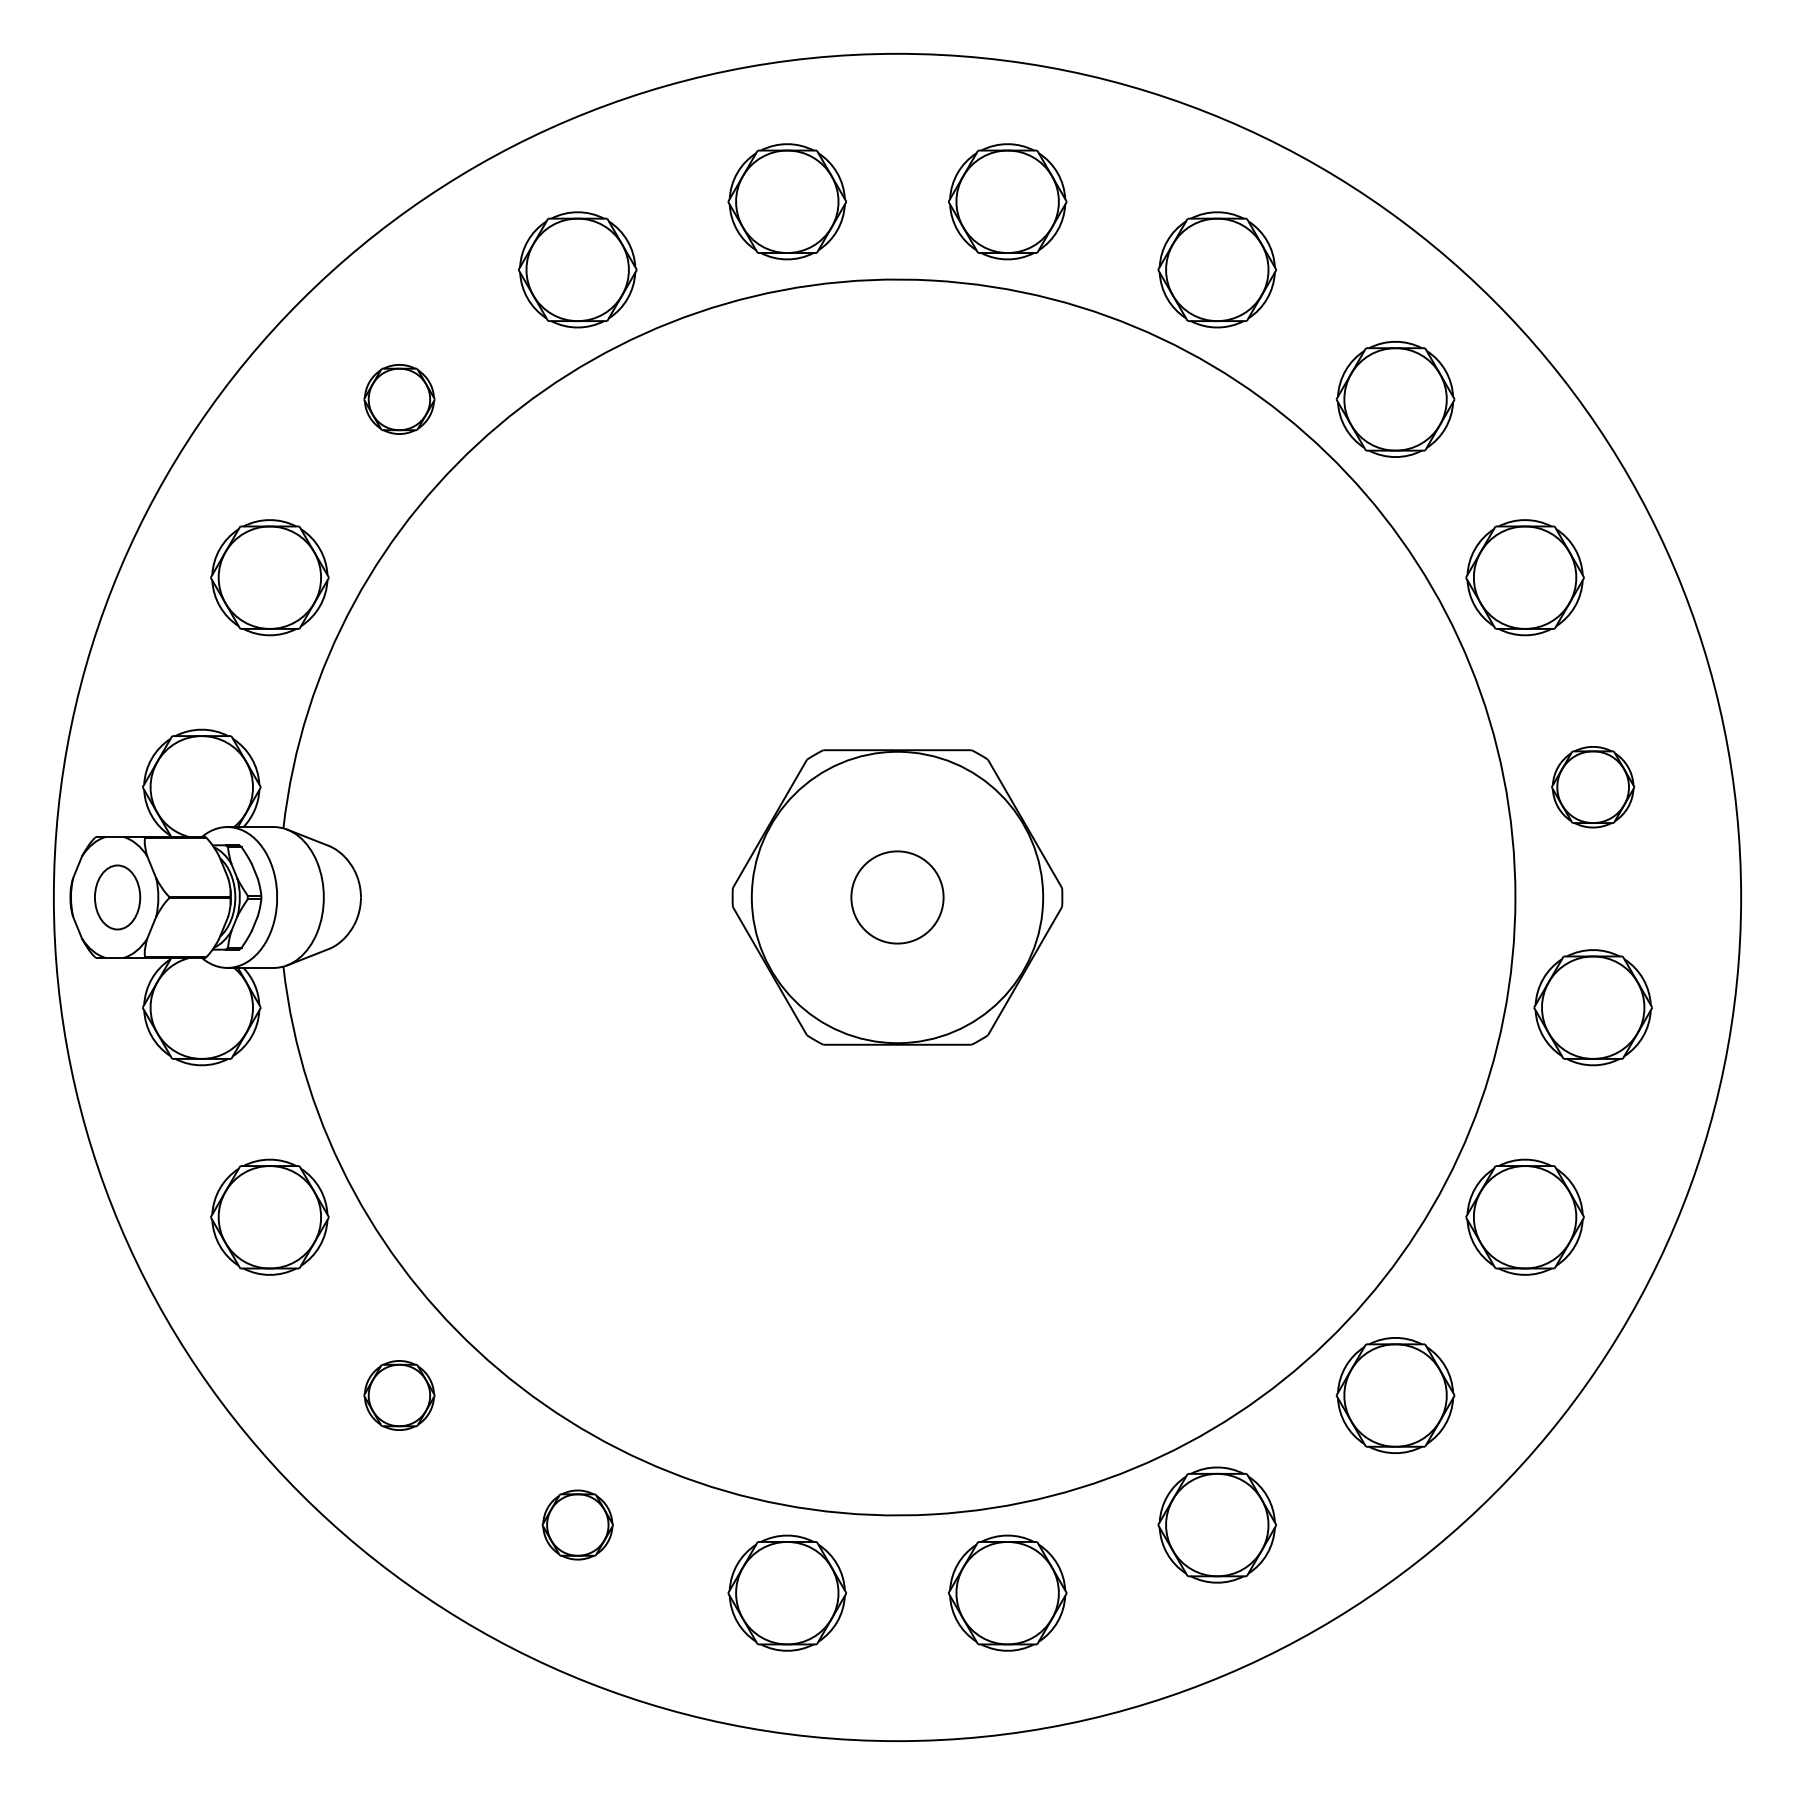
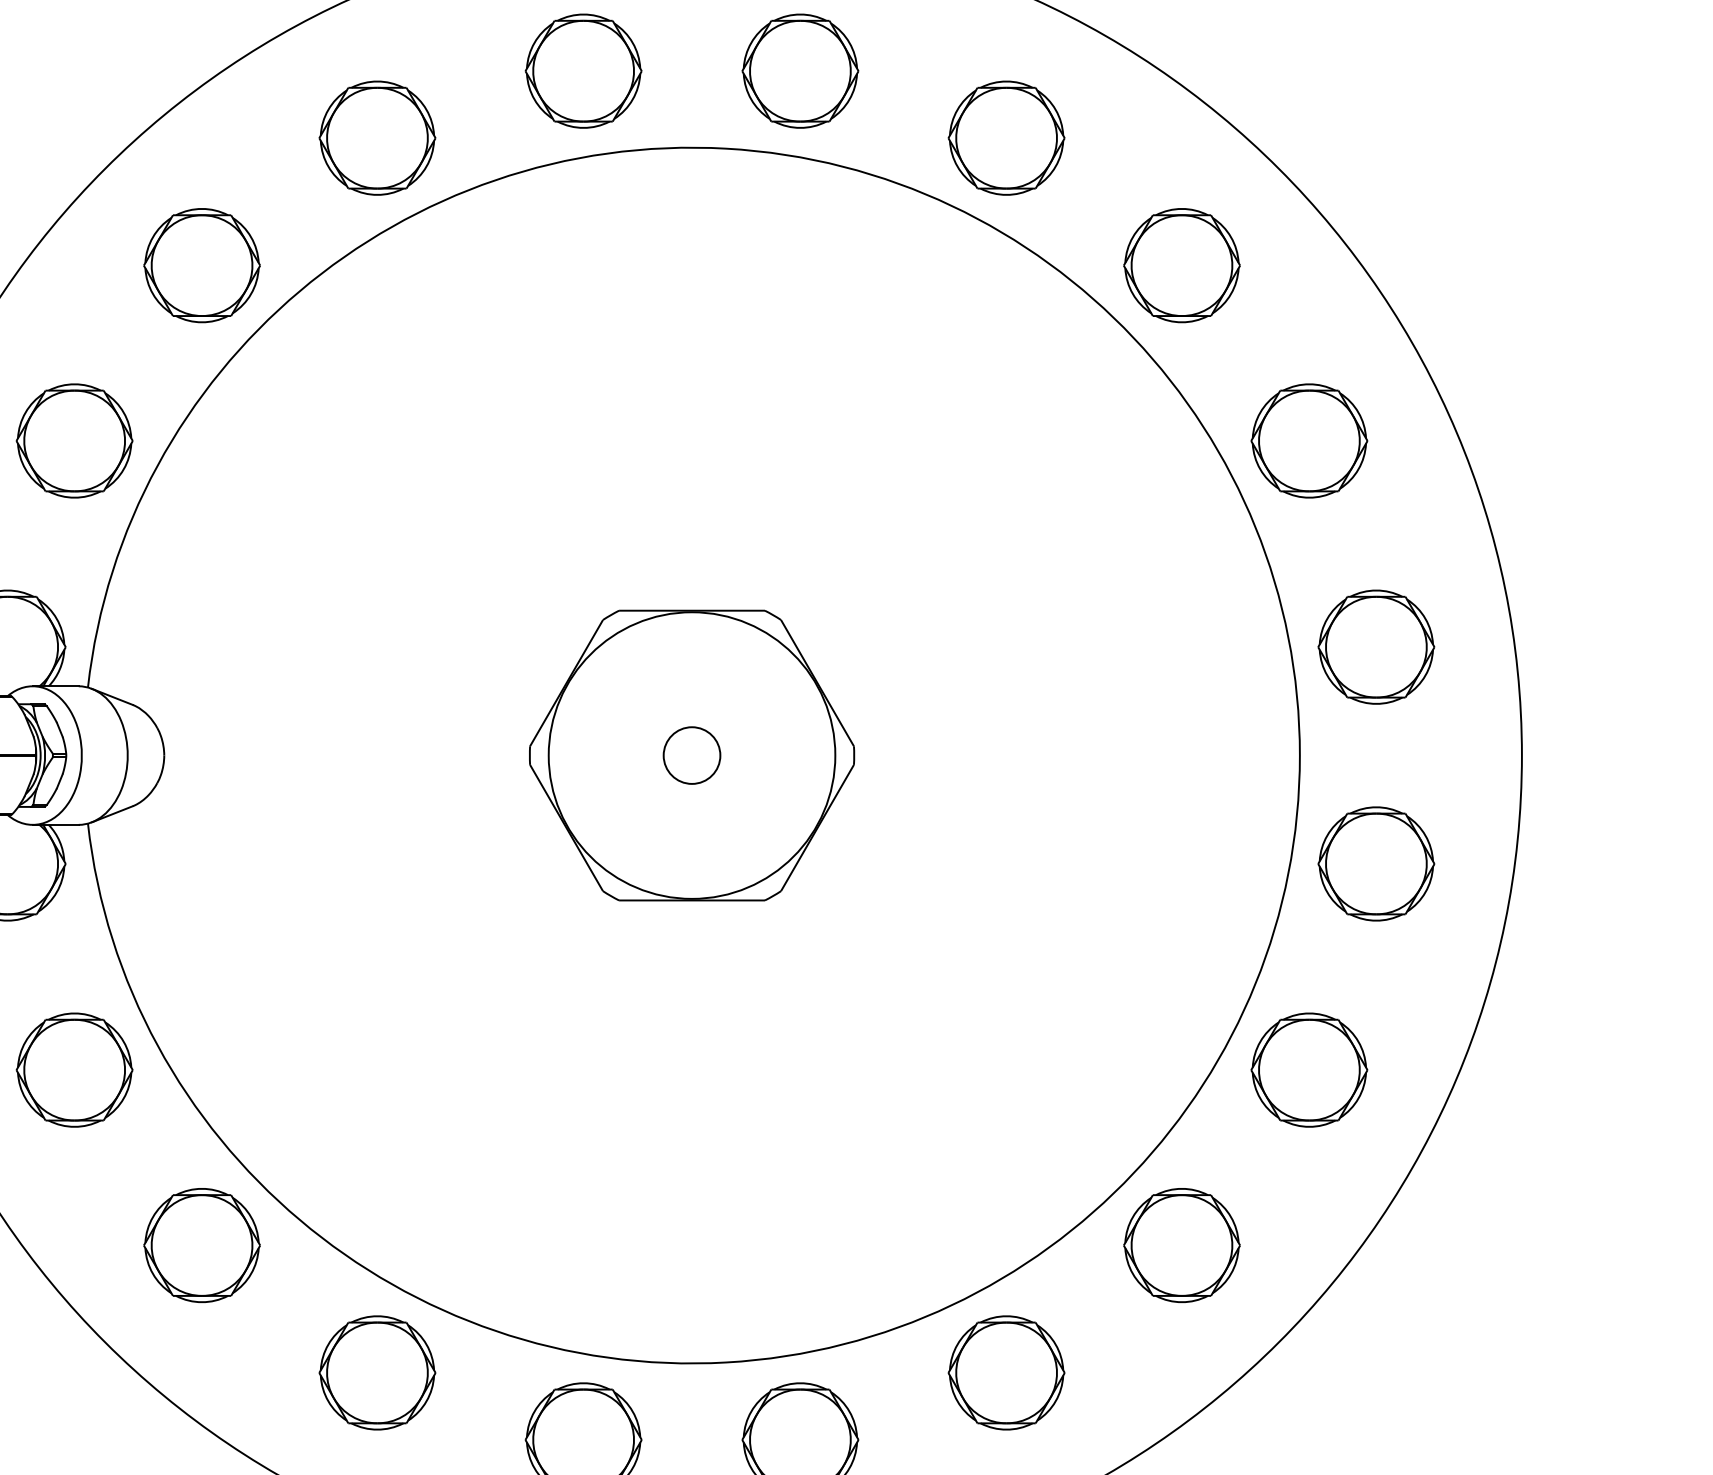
part: (399, 399) -> (202, 265), size x1.67
part: (1592, 786) -> (1375, 646), size x1.43
circle: (897, 897) -> (692, 755), size x0.62
part: (399, 1395) -> (202, 1245), size x1.67
part: (577, 1524) -> (377, 1372), size x1.67

